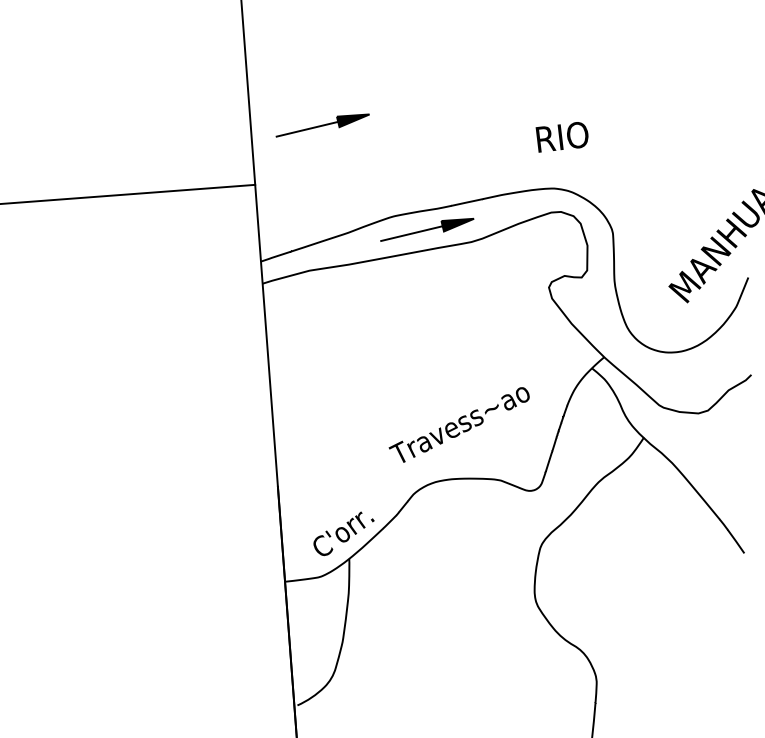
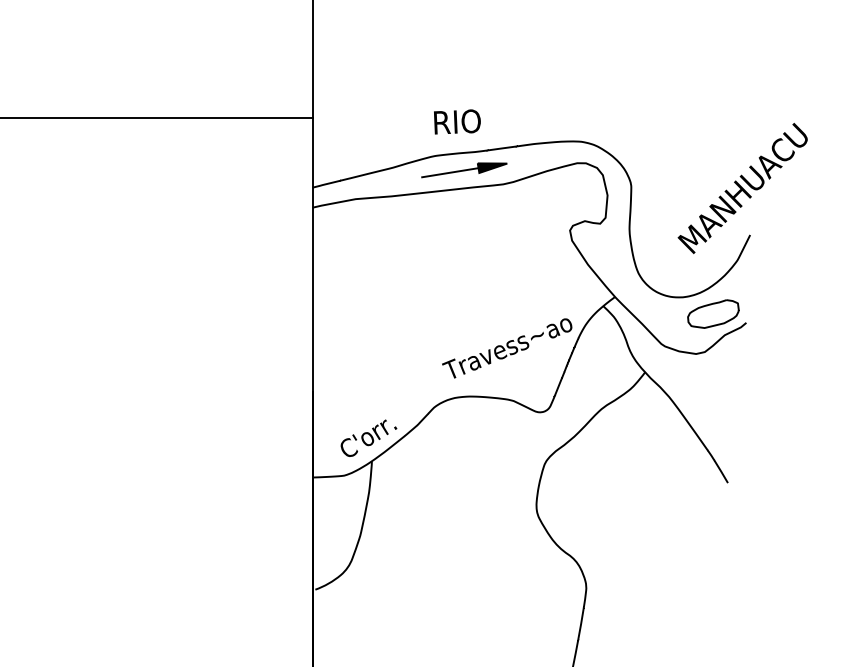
part: (322, 125) -> (377, 69), removed
text: (562, 136) -> (457, 121), moved
part: (714, 367) -> (713, 313), added
text: (459, 425) -> (507, 348), moved

